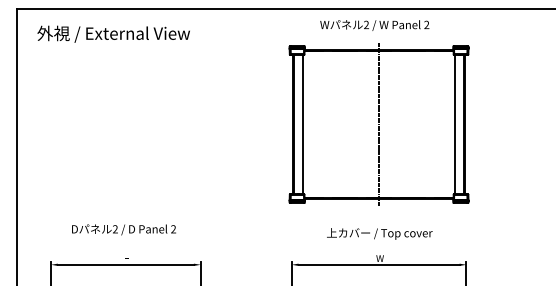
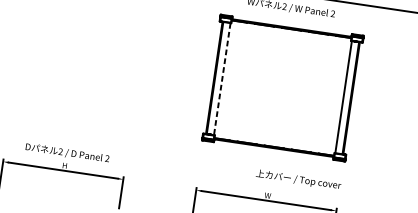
line: (303, 124) -> (222, 79), solid -> dashed
line: (379, 124) -> (283, 88), removed
text: (123, 229) -> (67, 152), moved
text: (379, 233) -> (298, 179), moved

